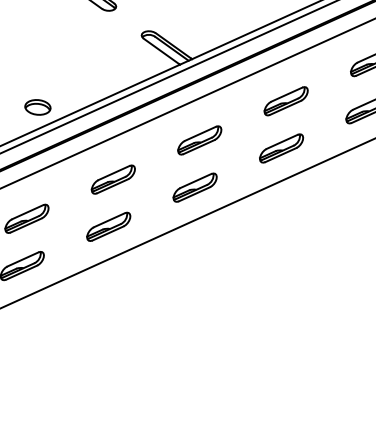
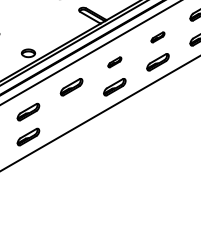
part: (285, 101) -> (157, 37), size x0.6
part: (199, 140) -> (114, 62), size x0.6
part: (108, 225) -> (71, 111), removed

